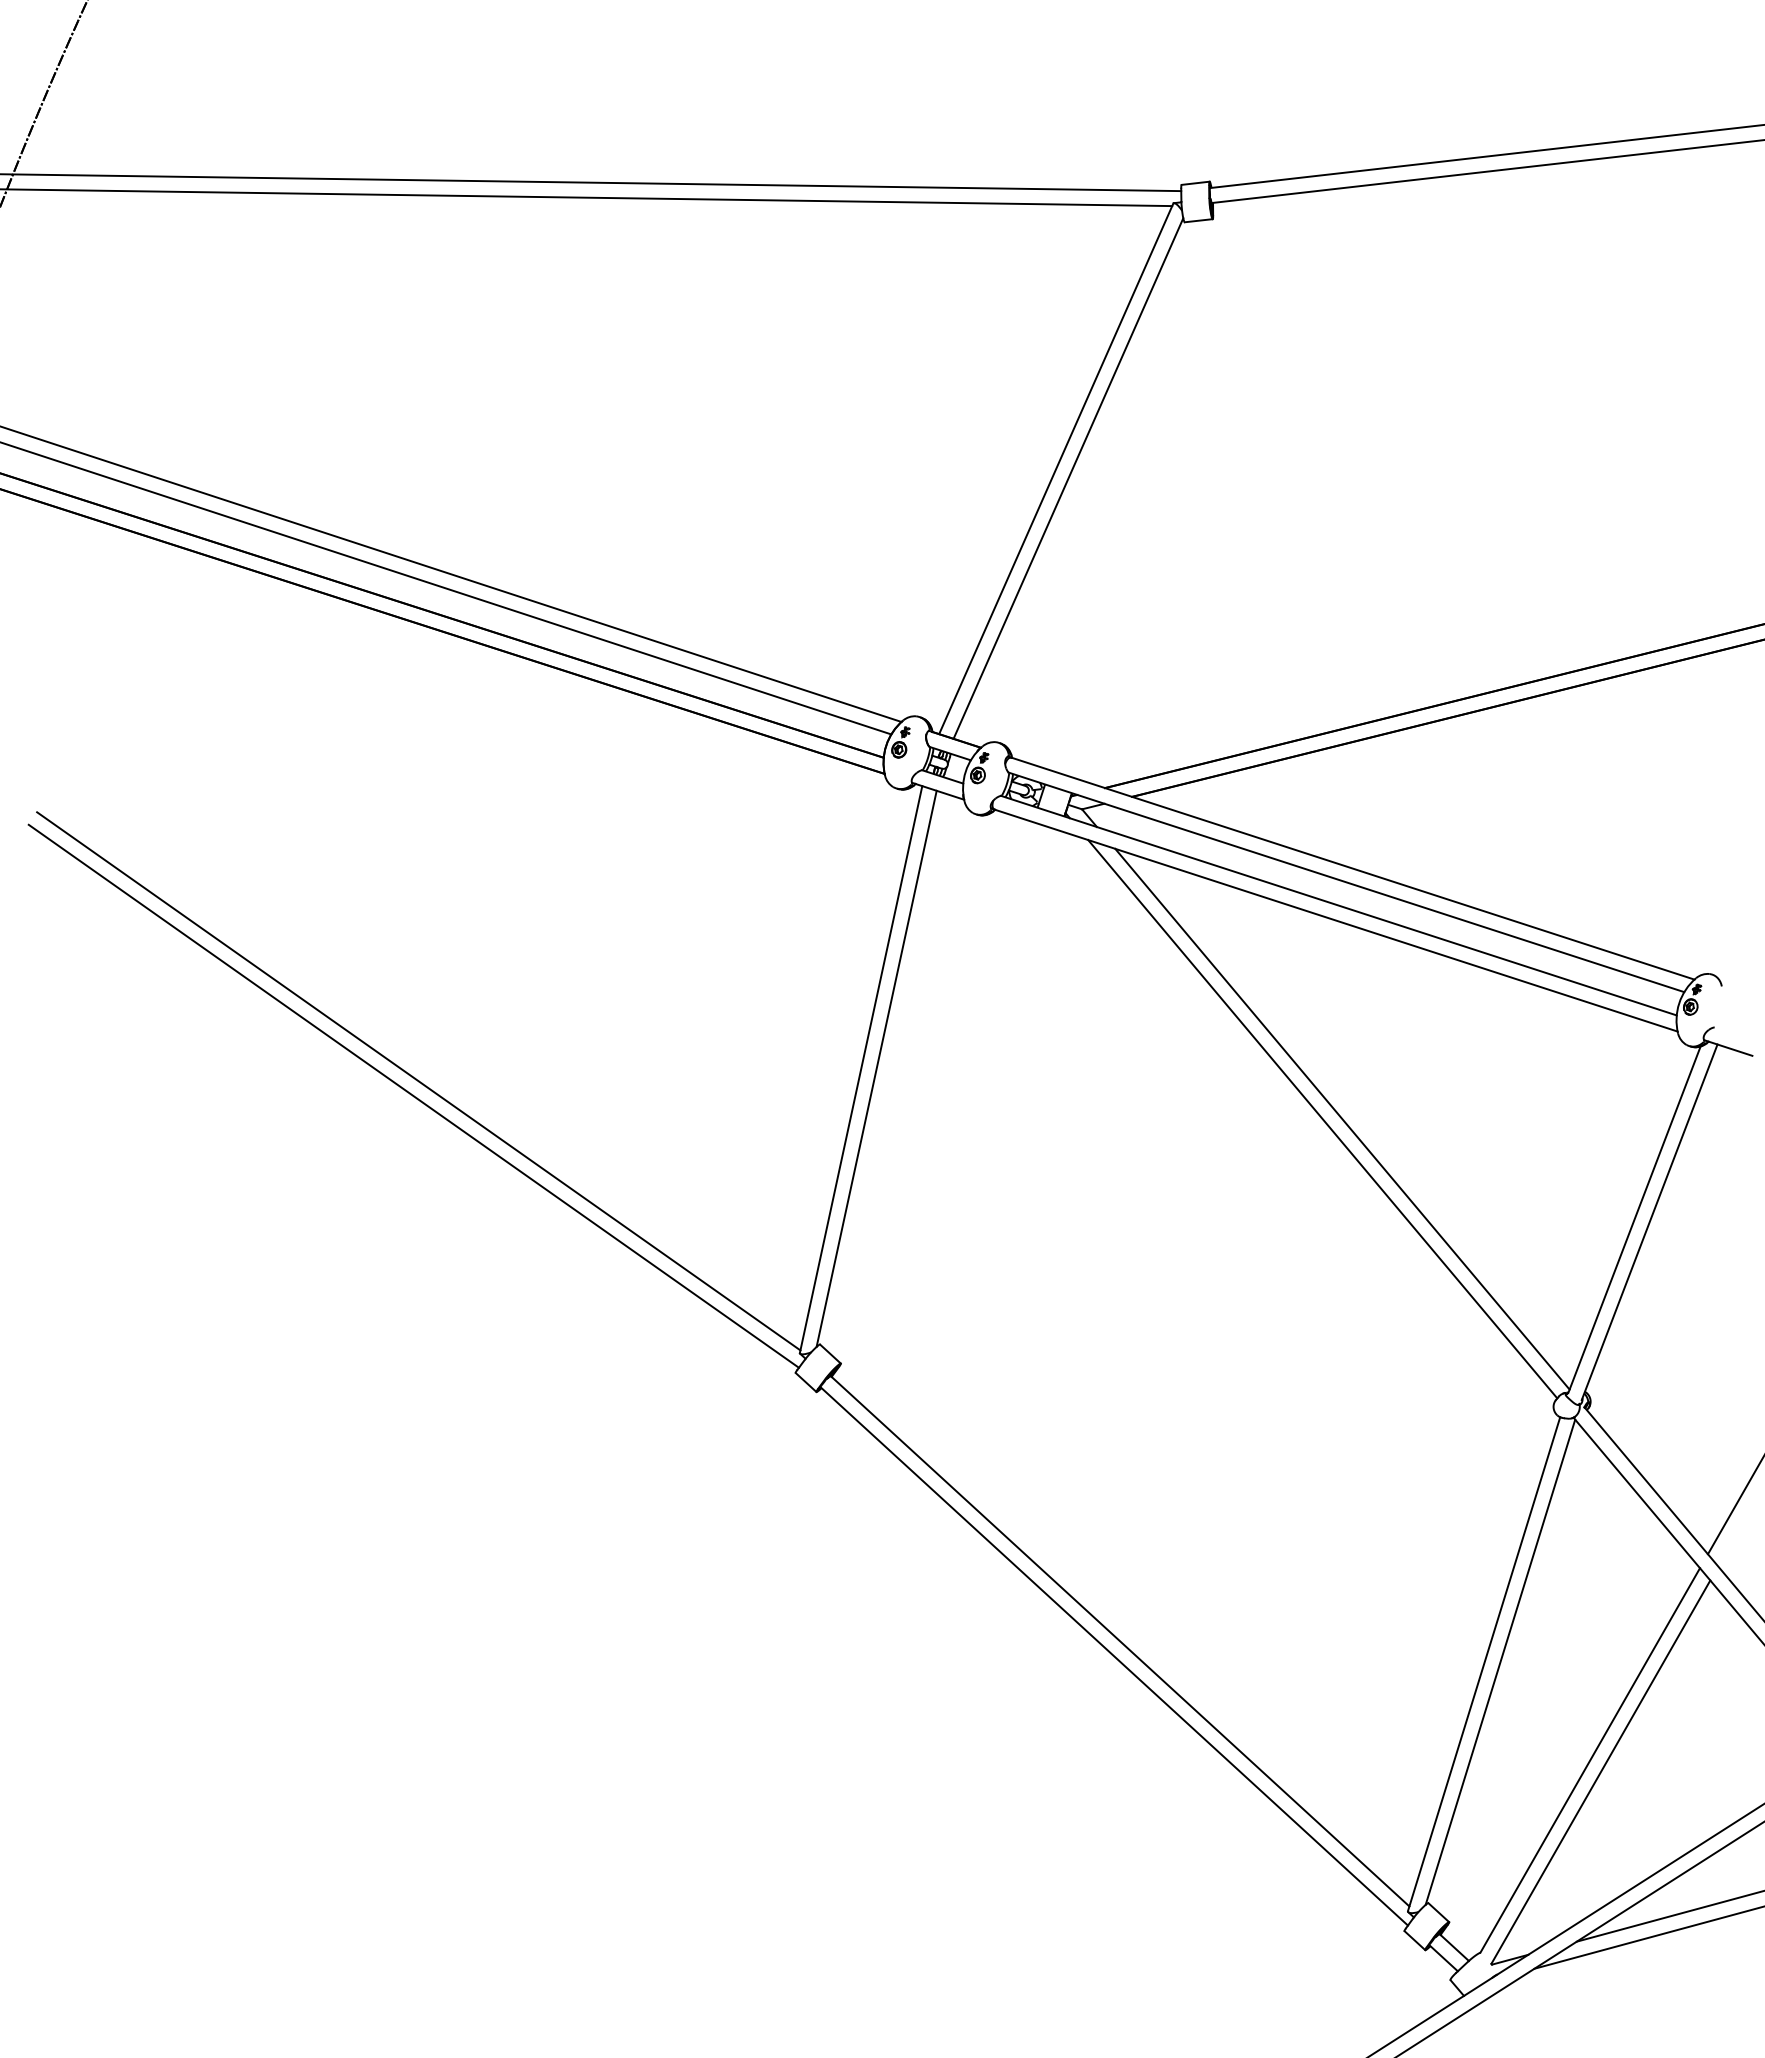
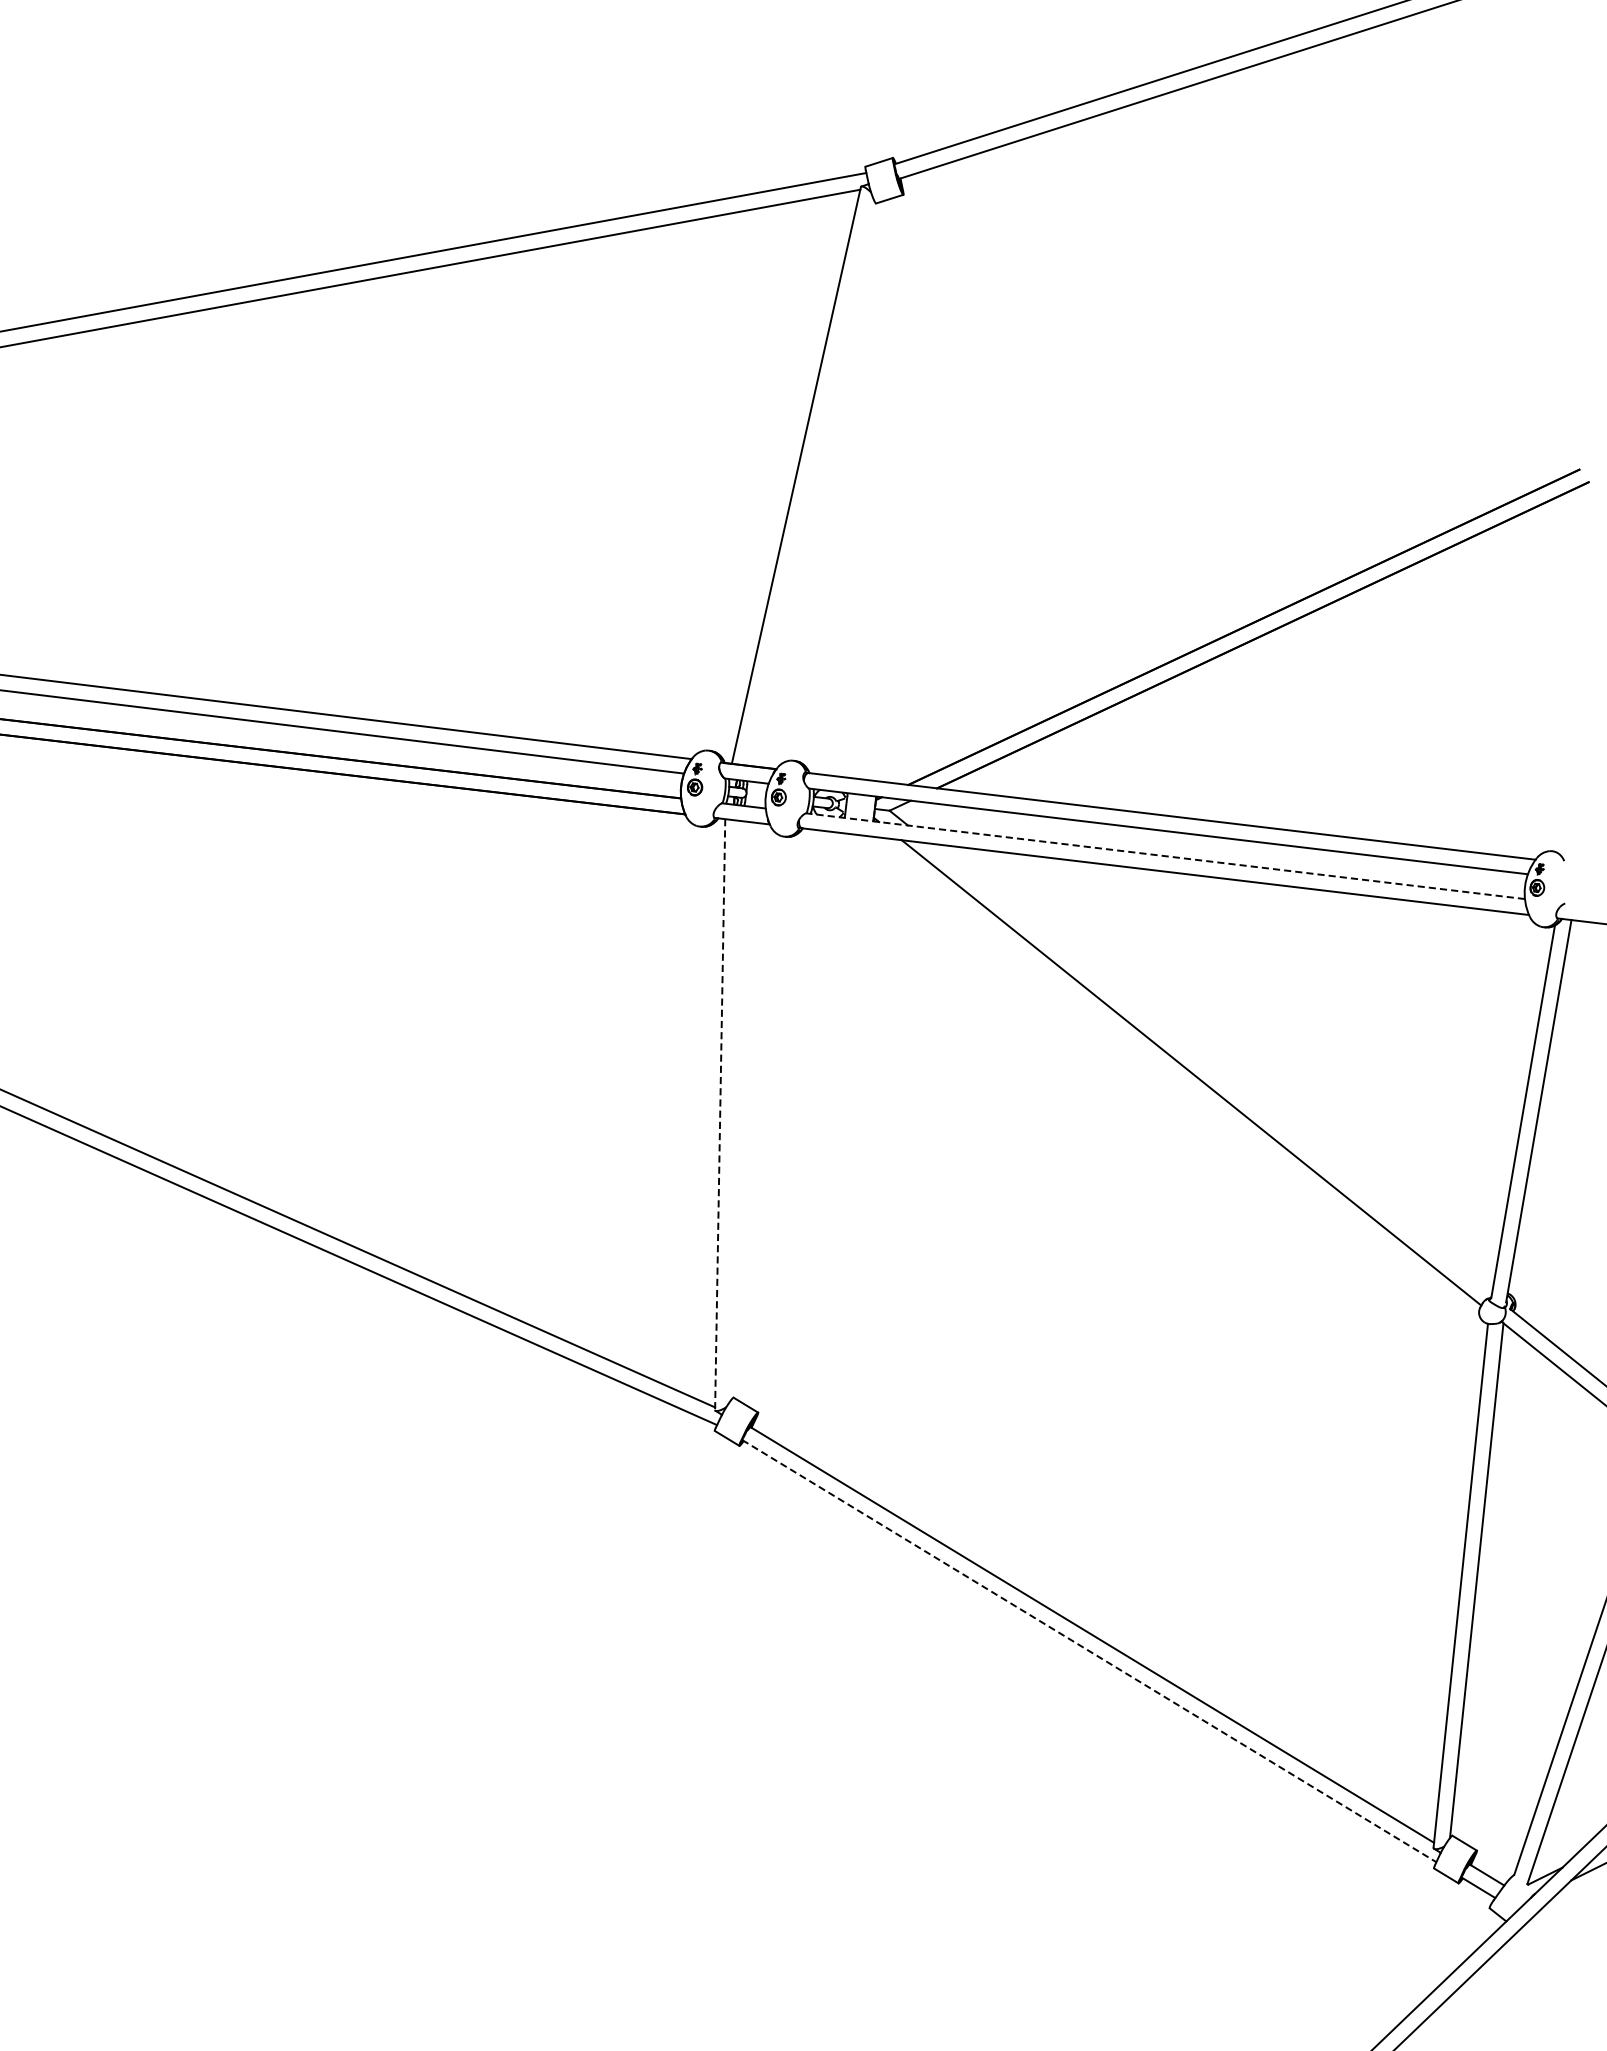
line: (1068, 478) -> (810, 482), removed
line: (1338, 905) -> (1165, 856), solid -> dashed
line: (876, 1068) -> (735, 1110), removed
line: (861, 1069) -> (720, 1114), solid -> dashed
line: (1342, 1118) -> (1211, 1068), removed
line: (1114, 1656) -> (1089, 1651), solid -> dashed

